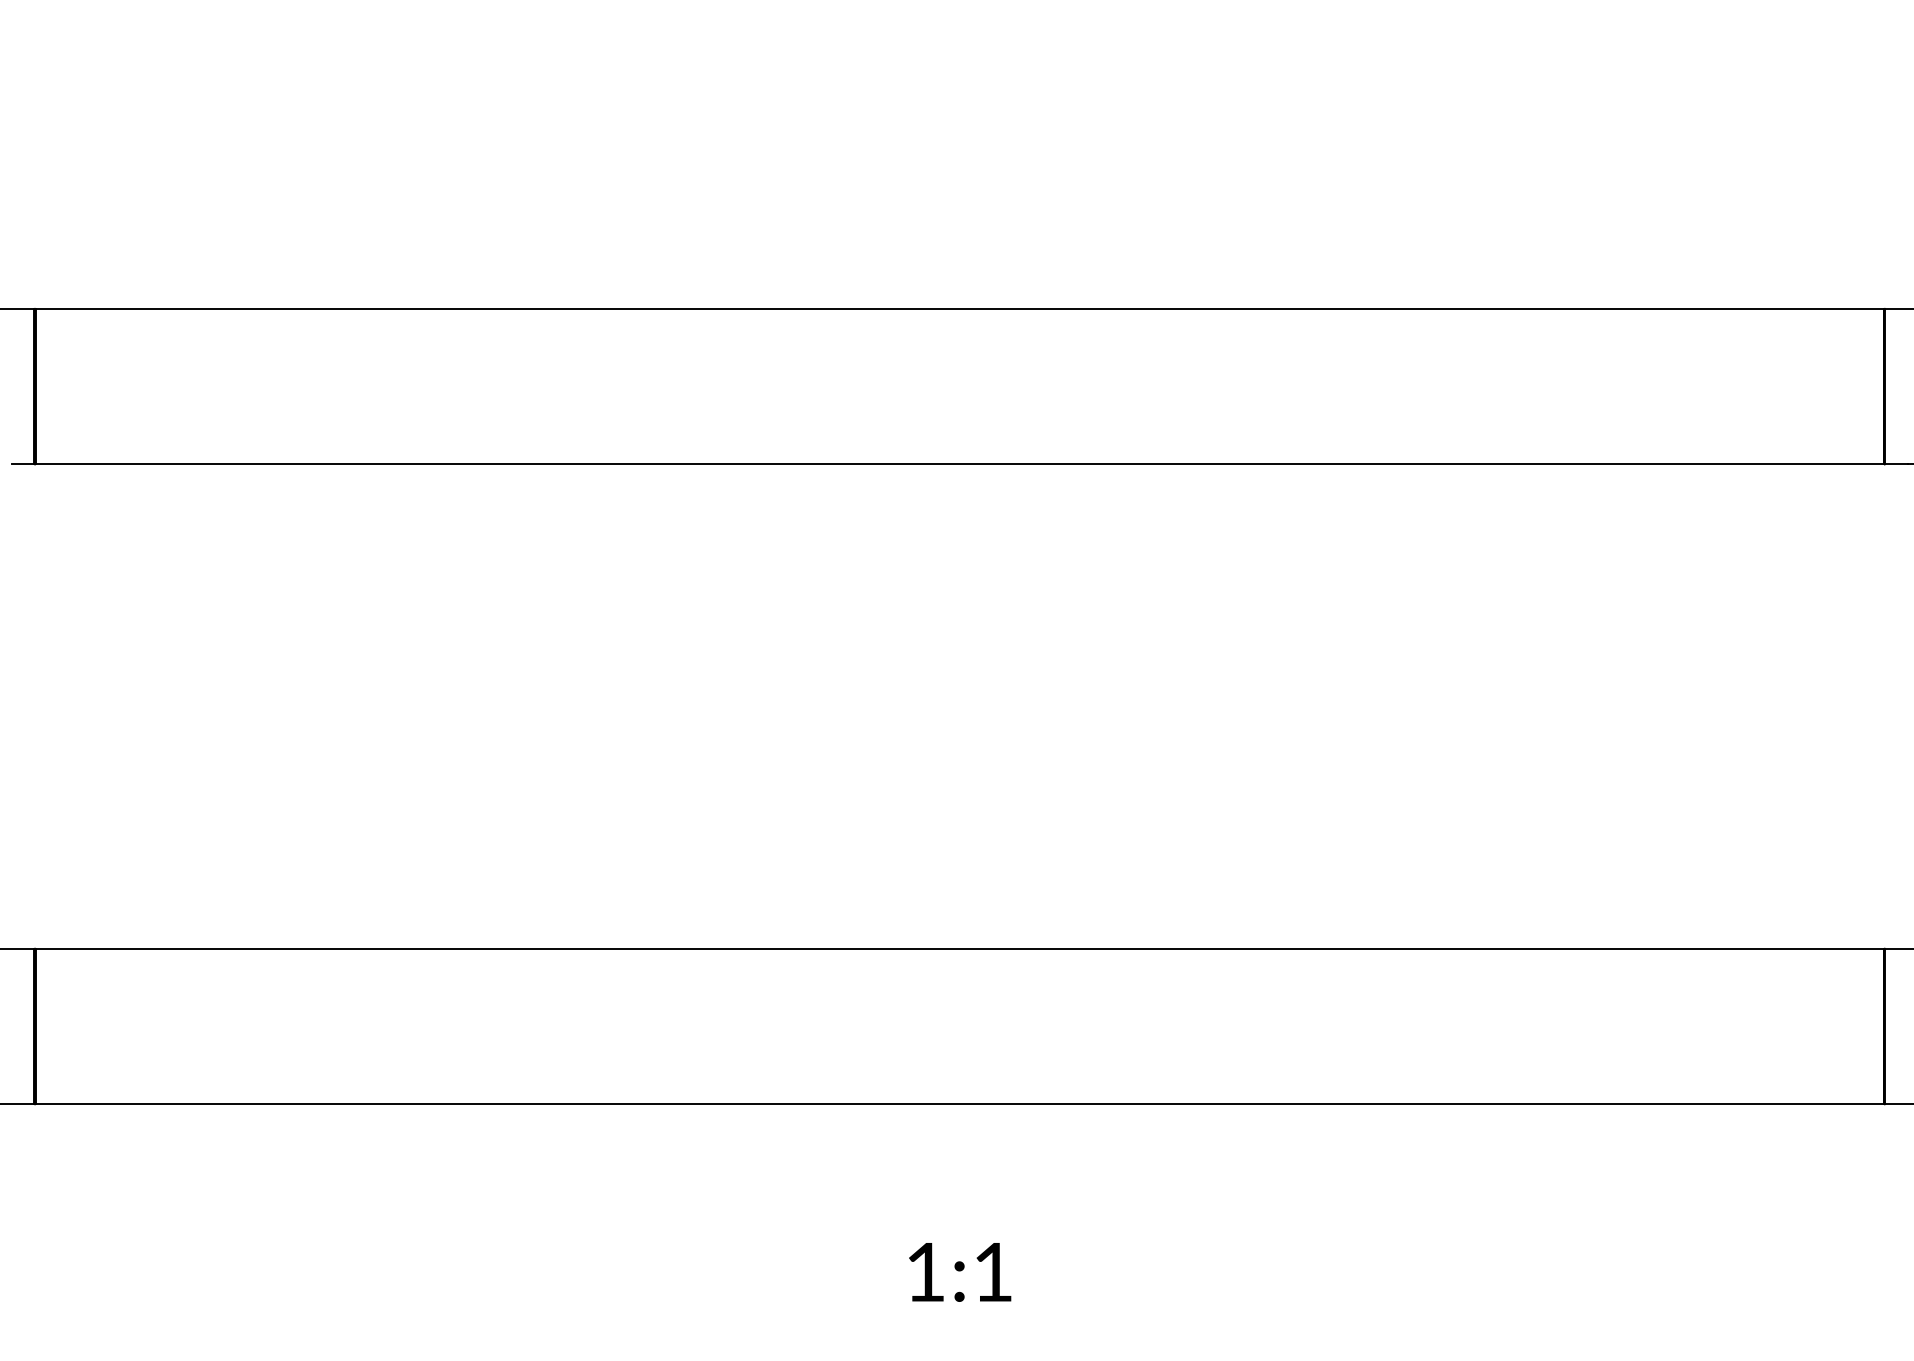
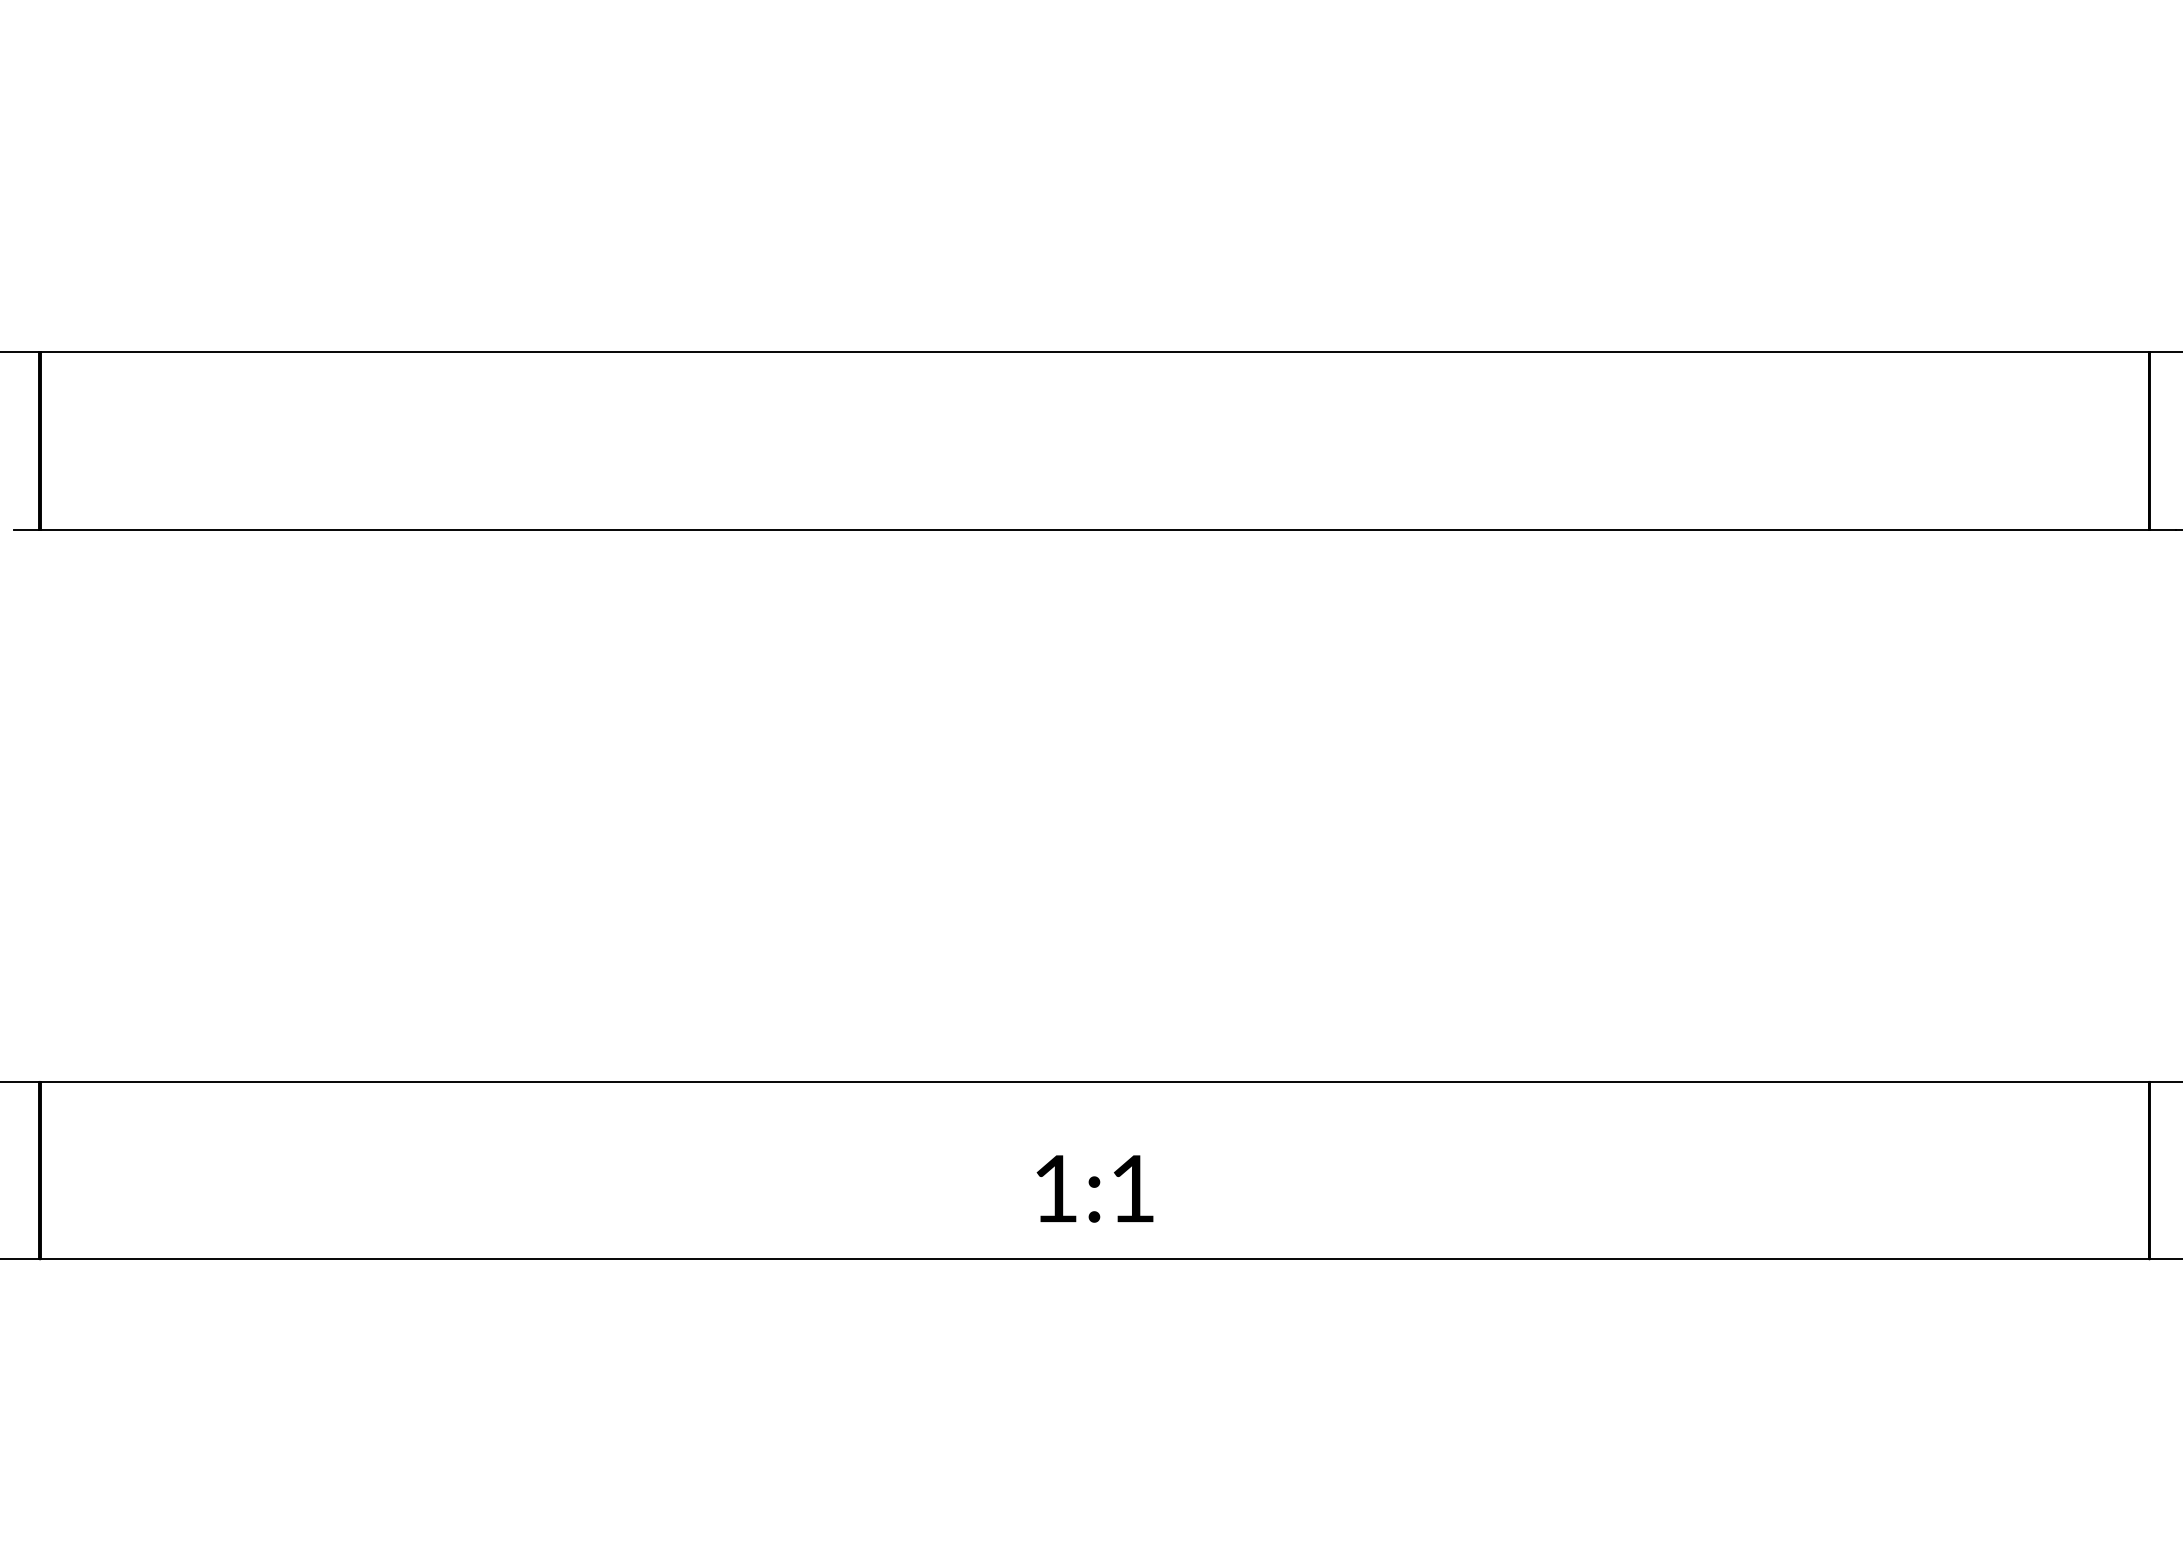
text: (959, 1271) -> (1094, 1188), moved

